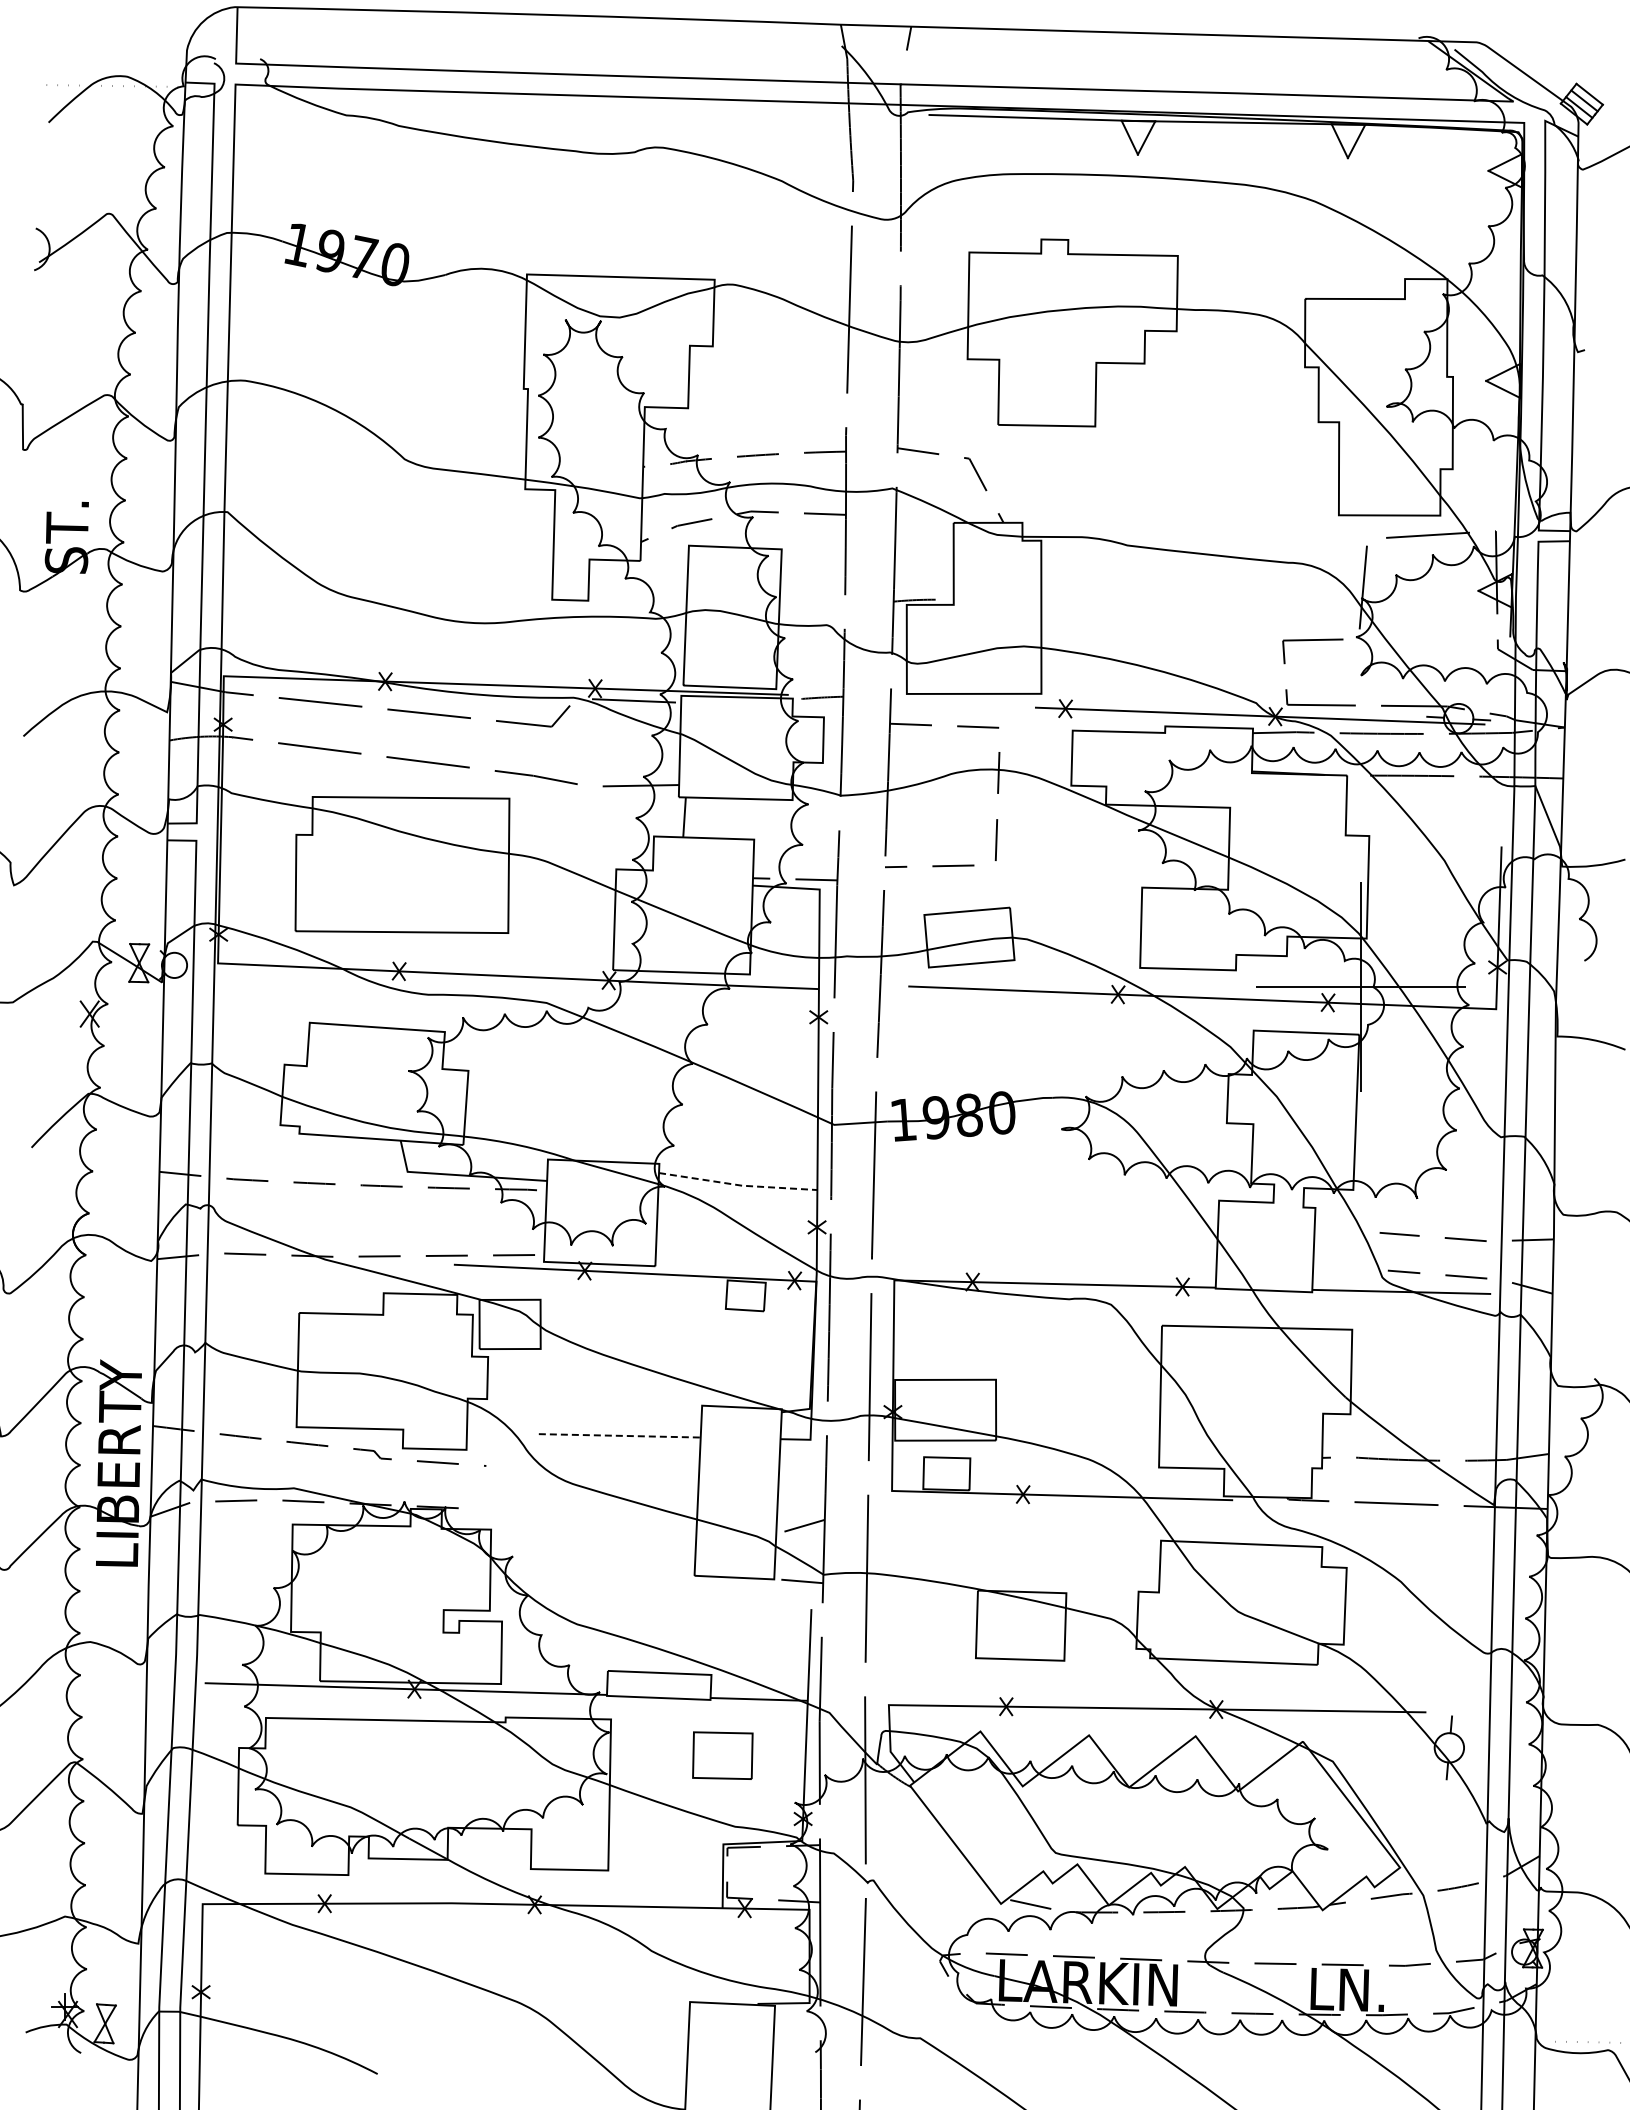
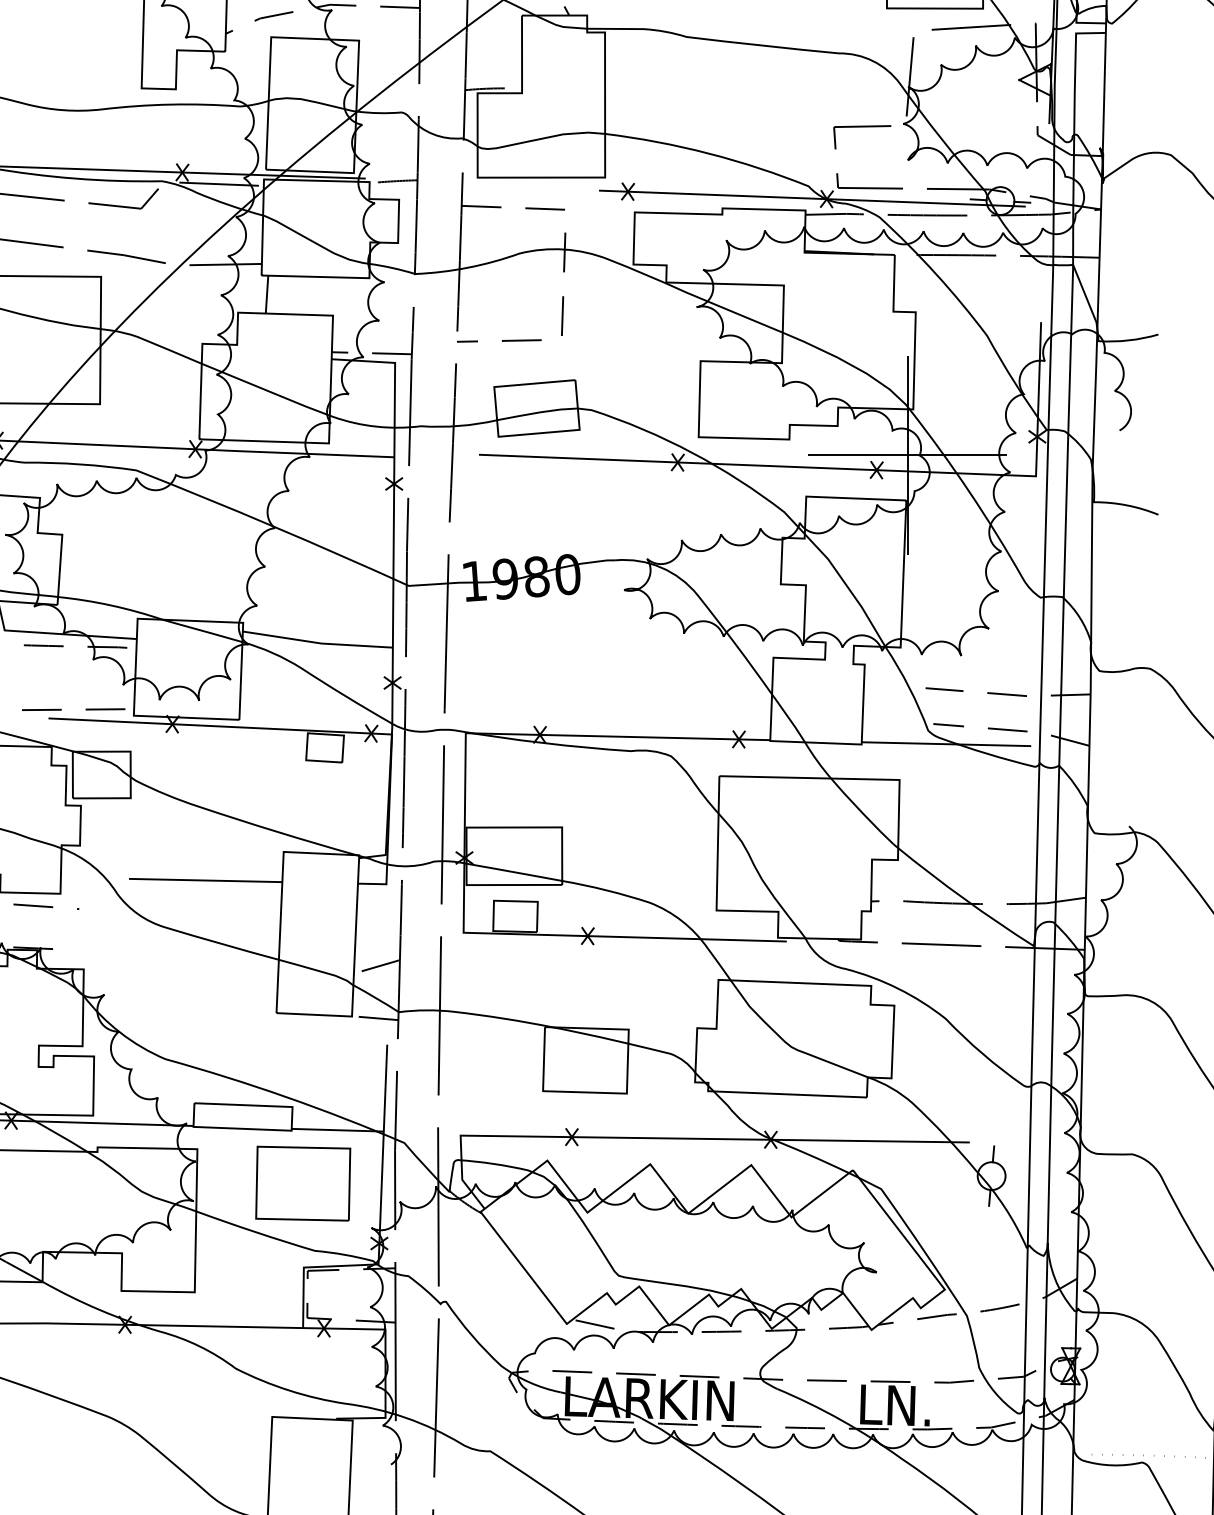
line: (738, 1185) -> (318, 643), dashed -> solid
line: (619, 1435) -> (205, 880), dashed -> solid
part: (722, 1755) -> (302, 1183), size x1.67

